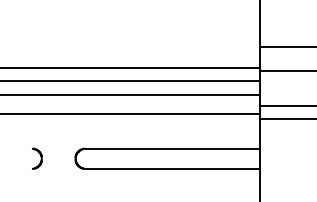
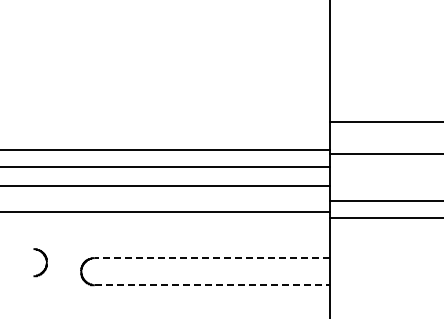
line: (172, 149) -> (211, 258), solid -> dashed
part: (37, 158) -> (40, 262), moved
line: (173, 169) -> (212, 285), solid -> dashed

